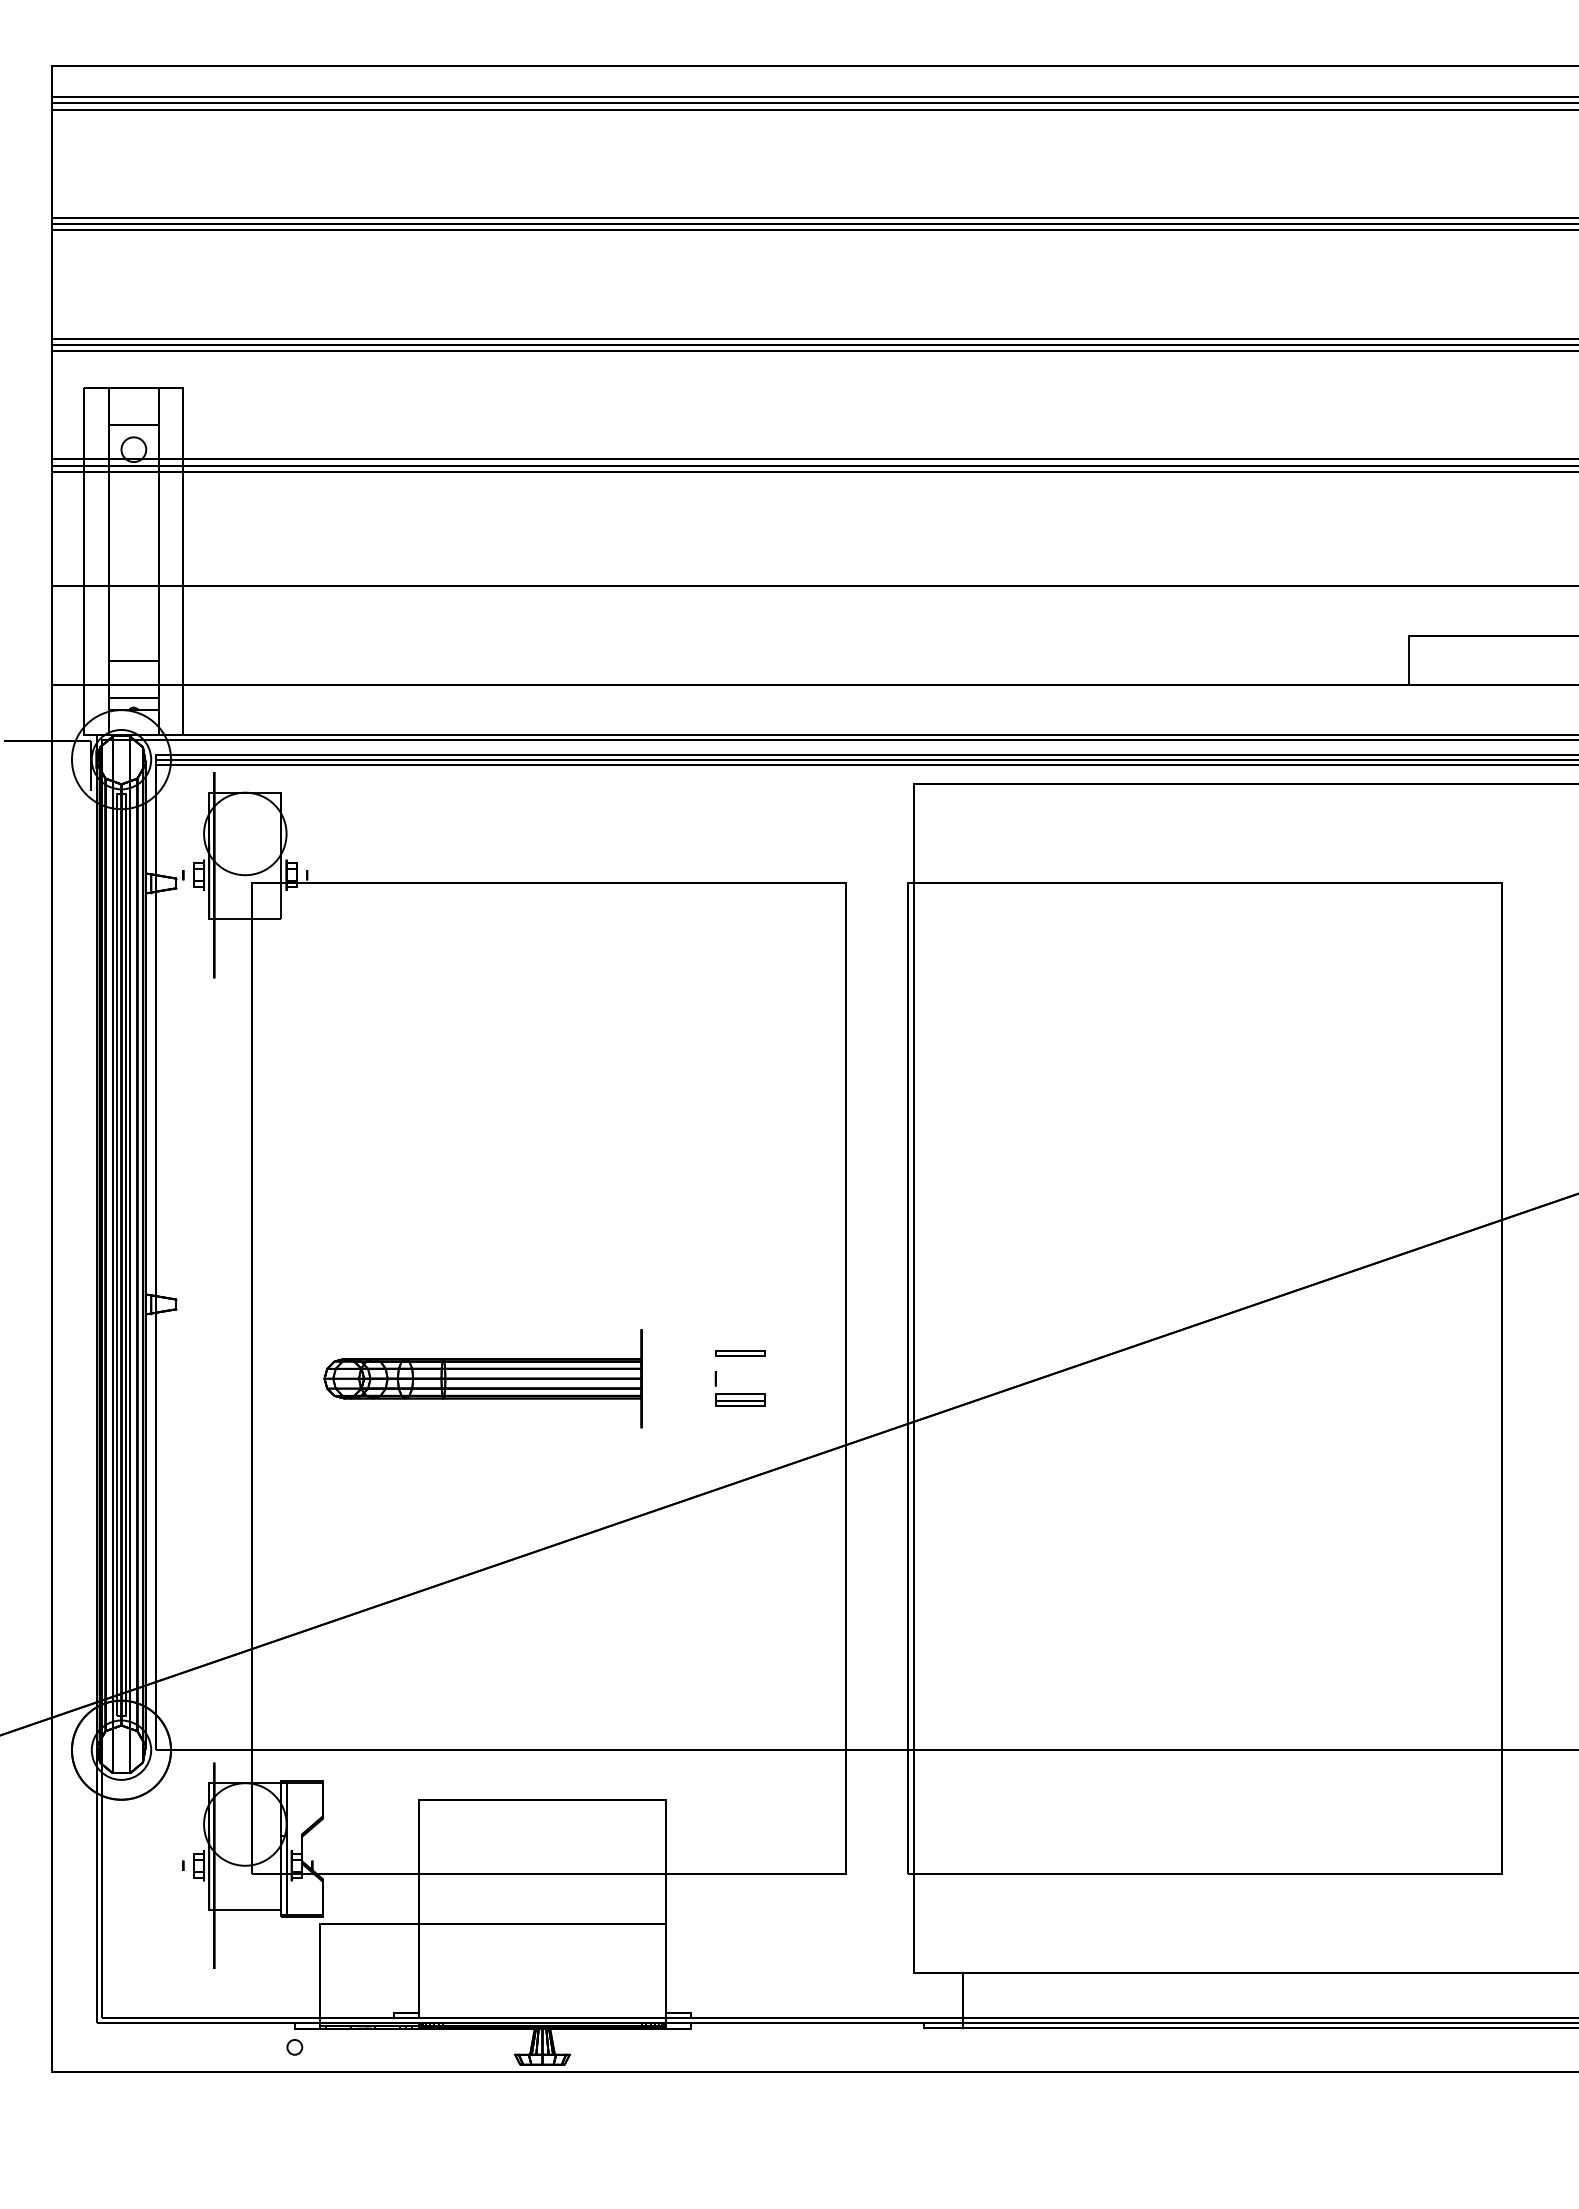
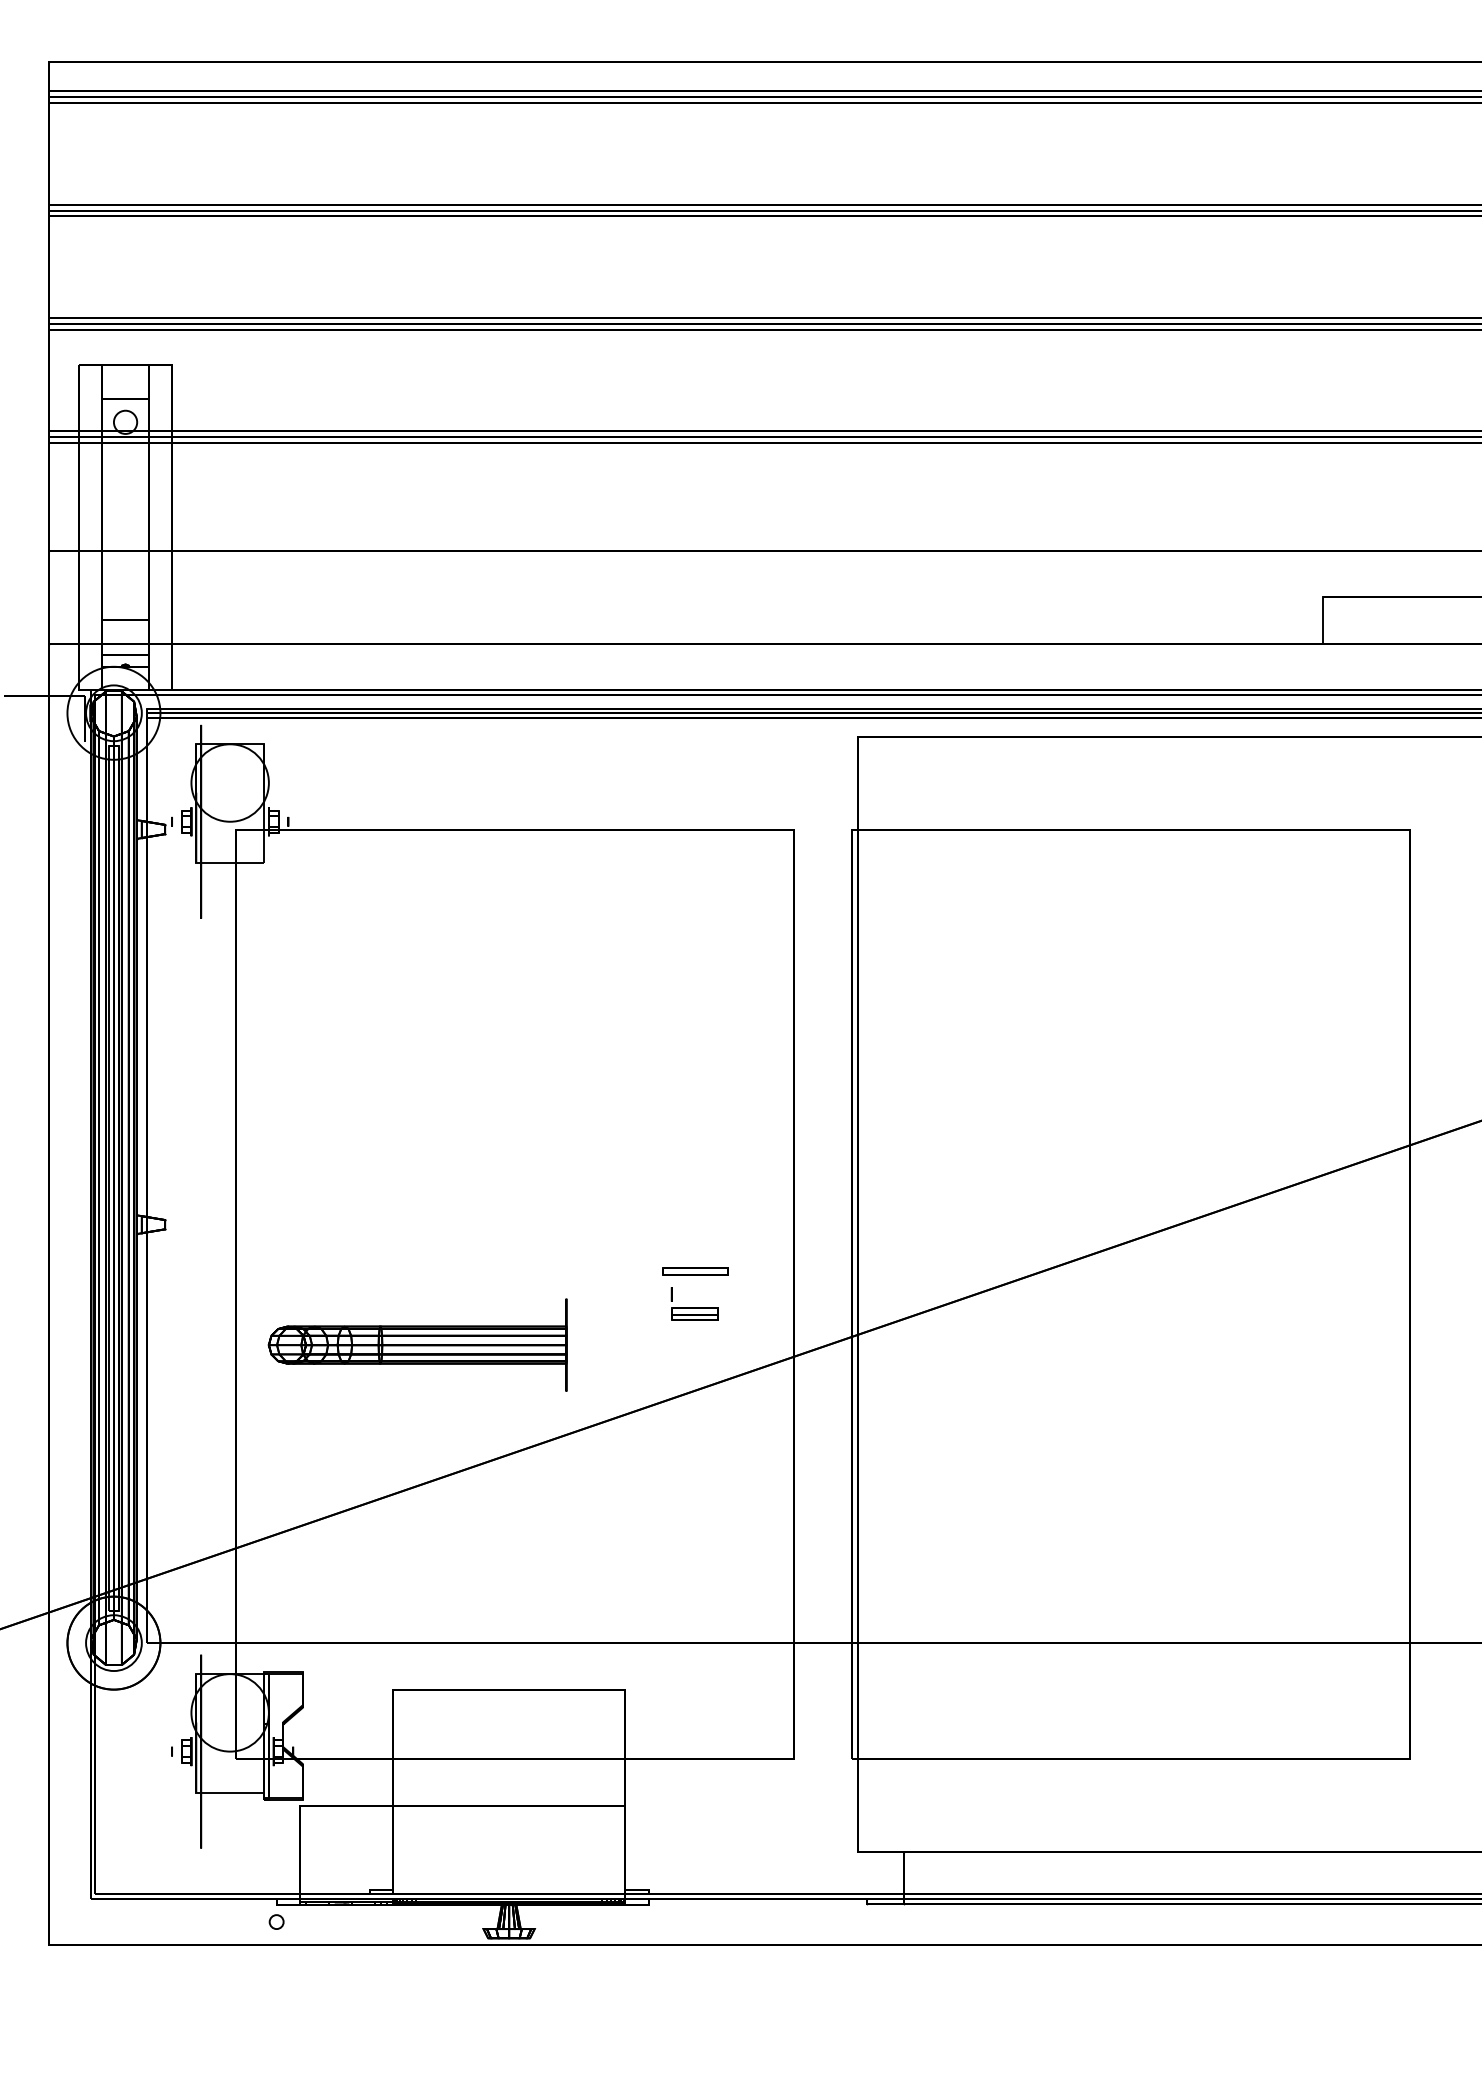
part: (740, 1353) -> (695, 1270), size x1.4
part: (482, 1378) -> (417, 1344), moved

